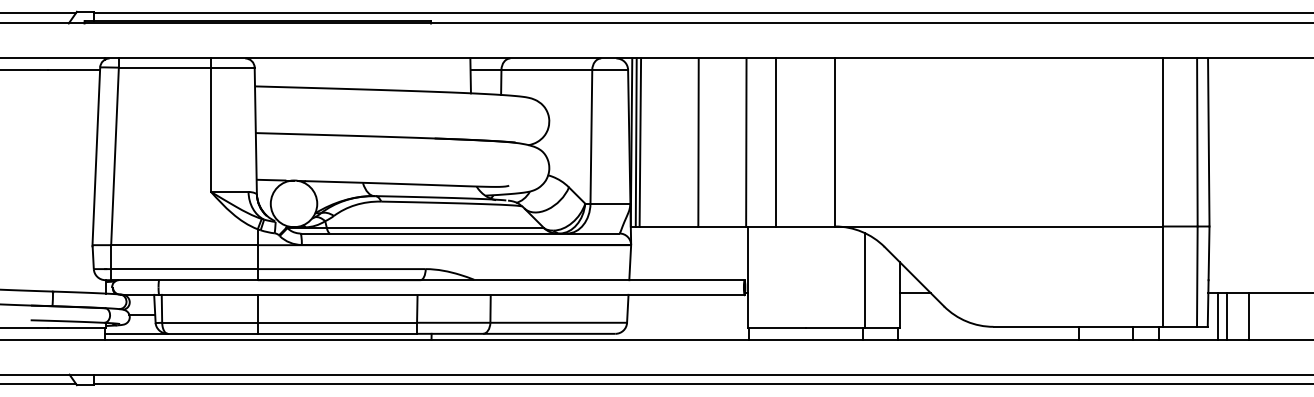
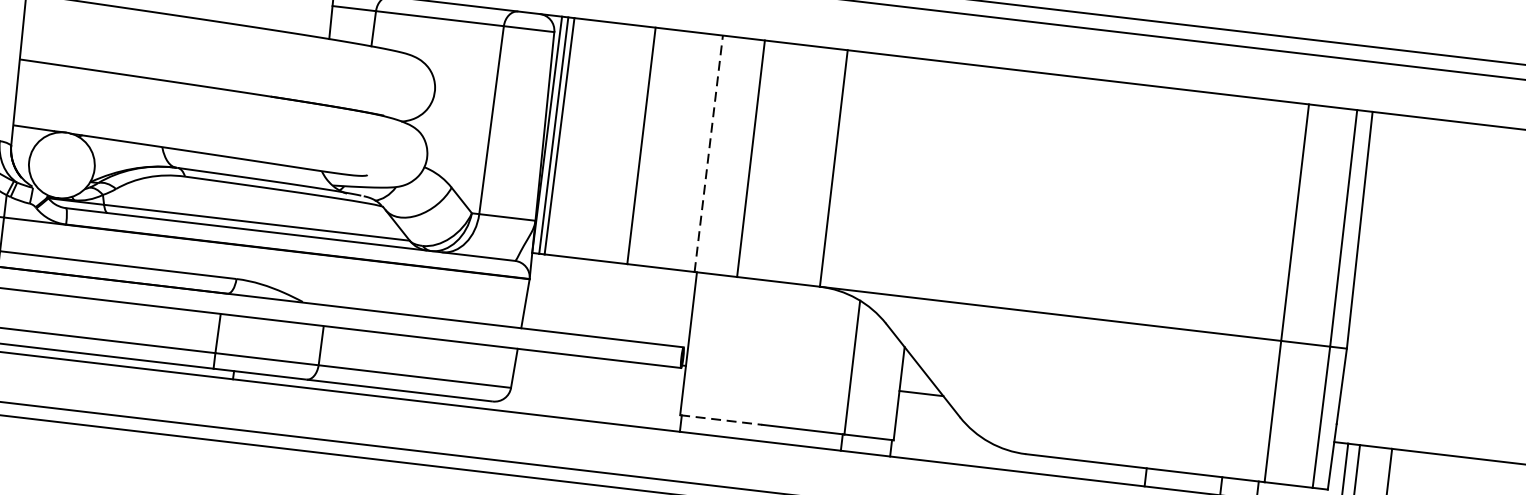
line: (746, 142) -> (708, 153), solid -> dashed
line: (777, 328) -> (721, 420), solid -> dashed

